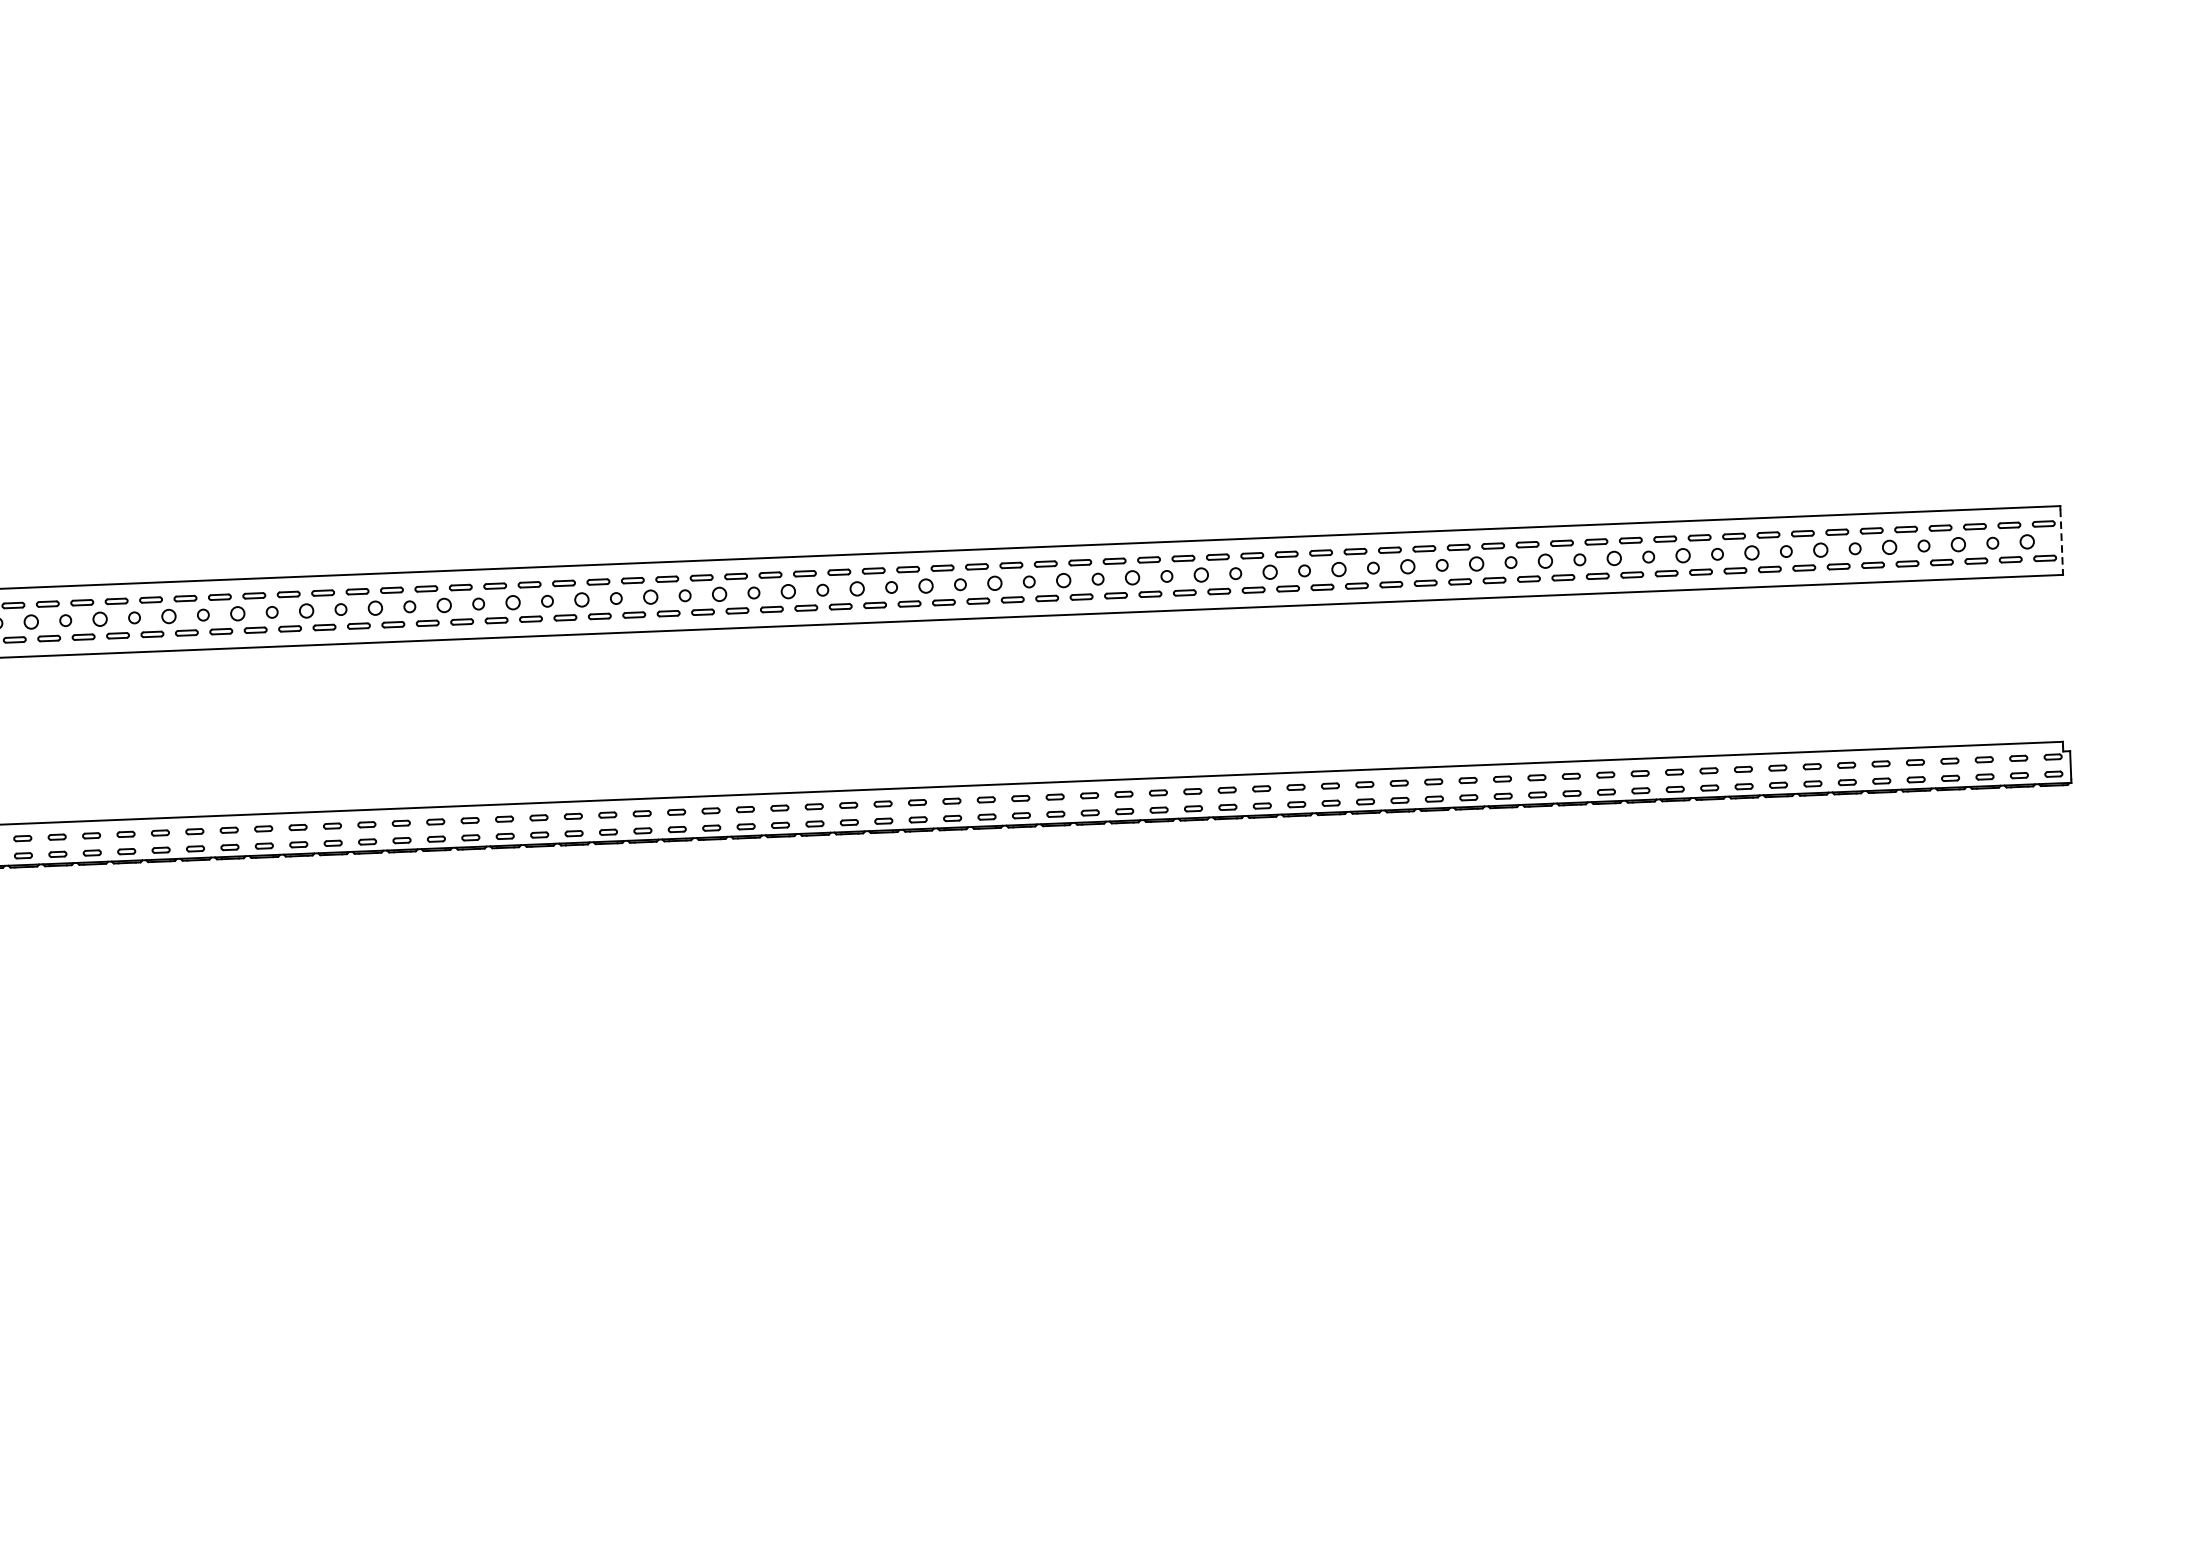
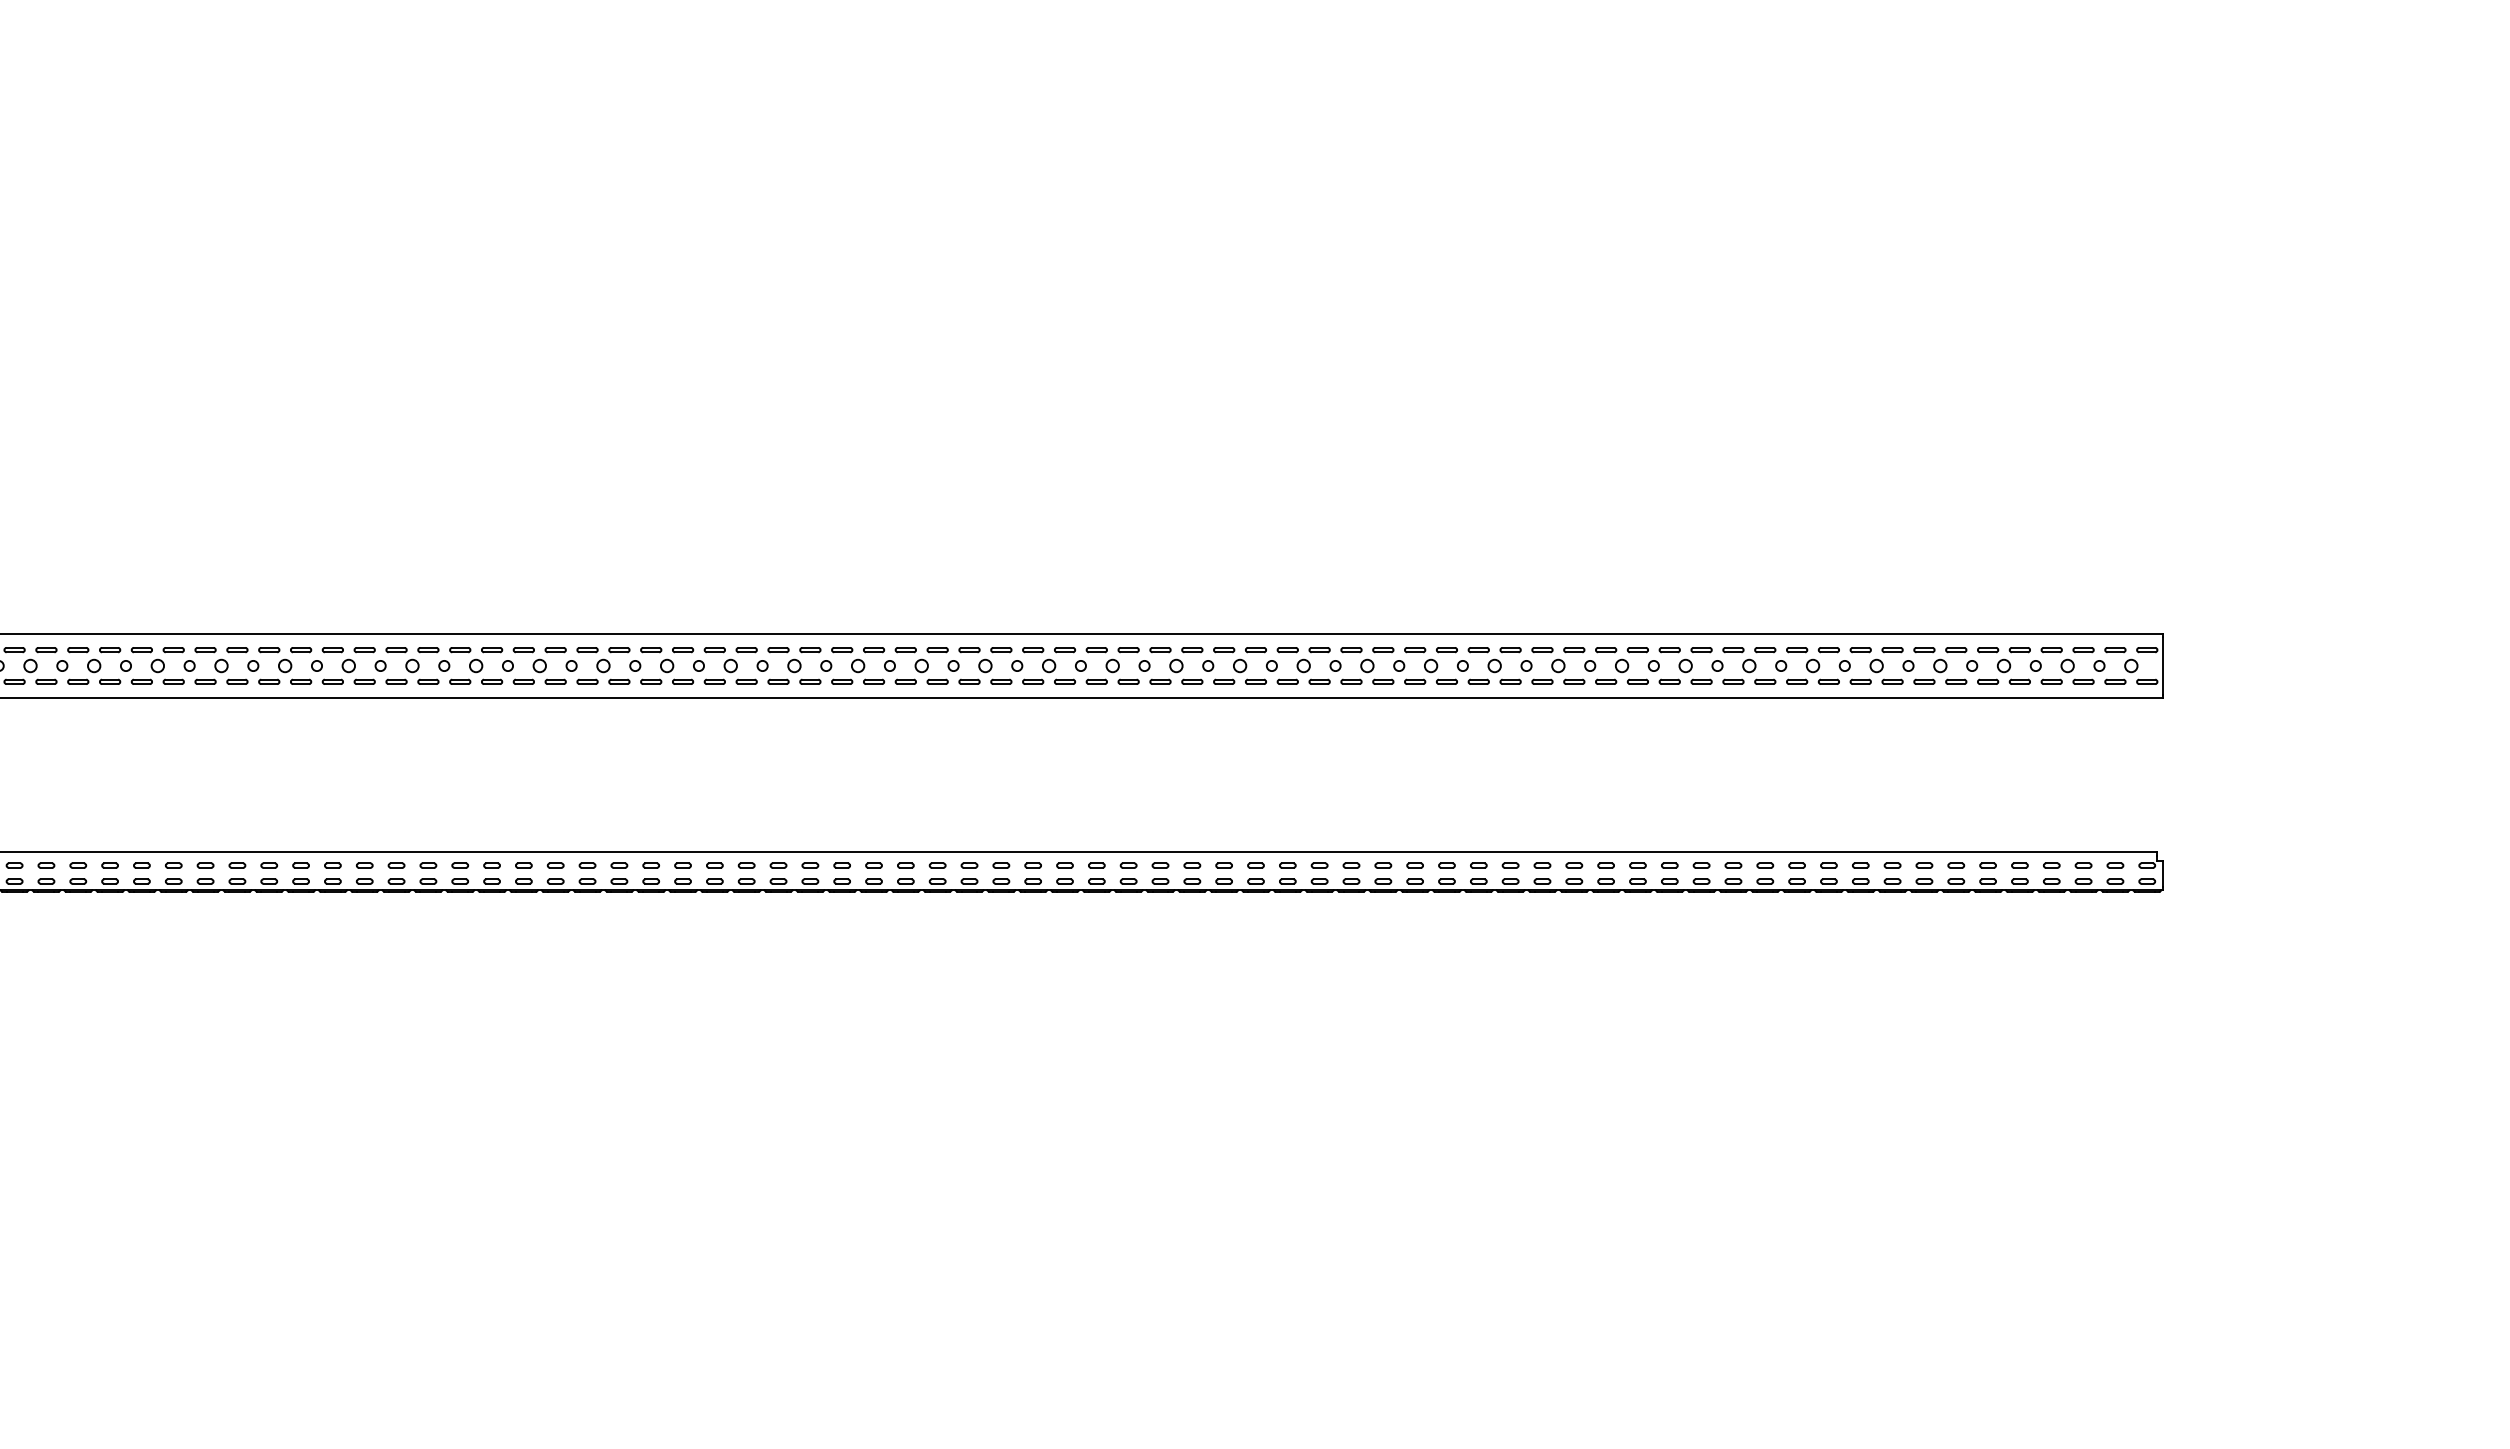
line: (2062, 541) -> (2163, 666), dashed -> solid

